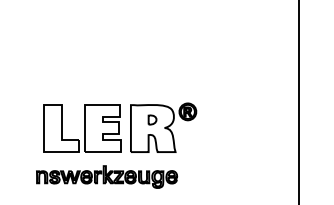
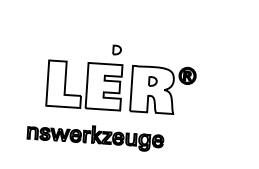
part: (113, 89) -> (117, 49), added
part: (107, 176) -> (96, 136), moved

